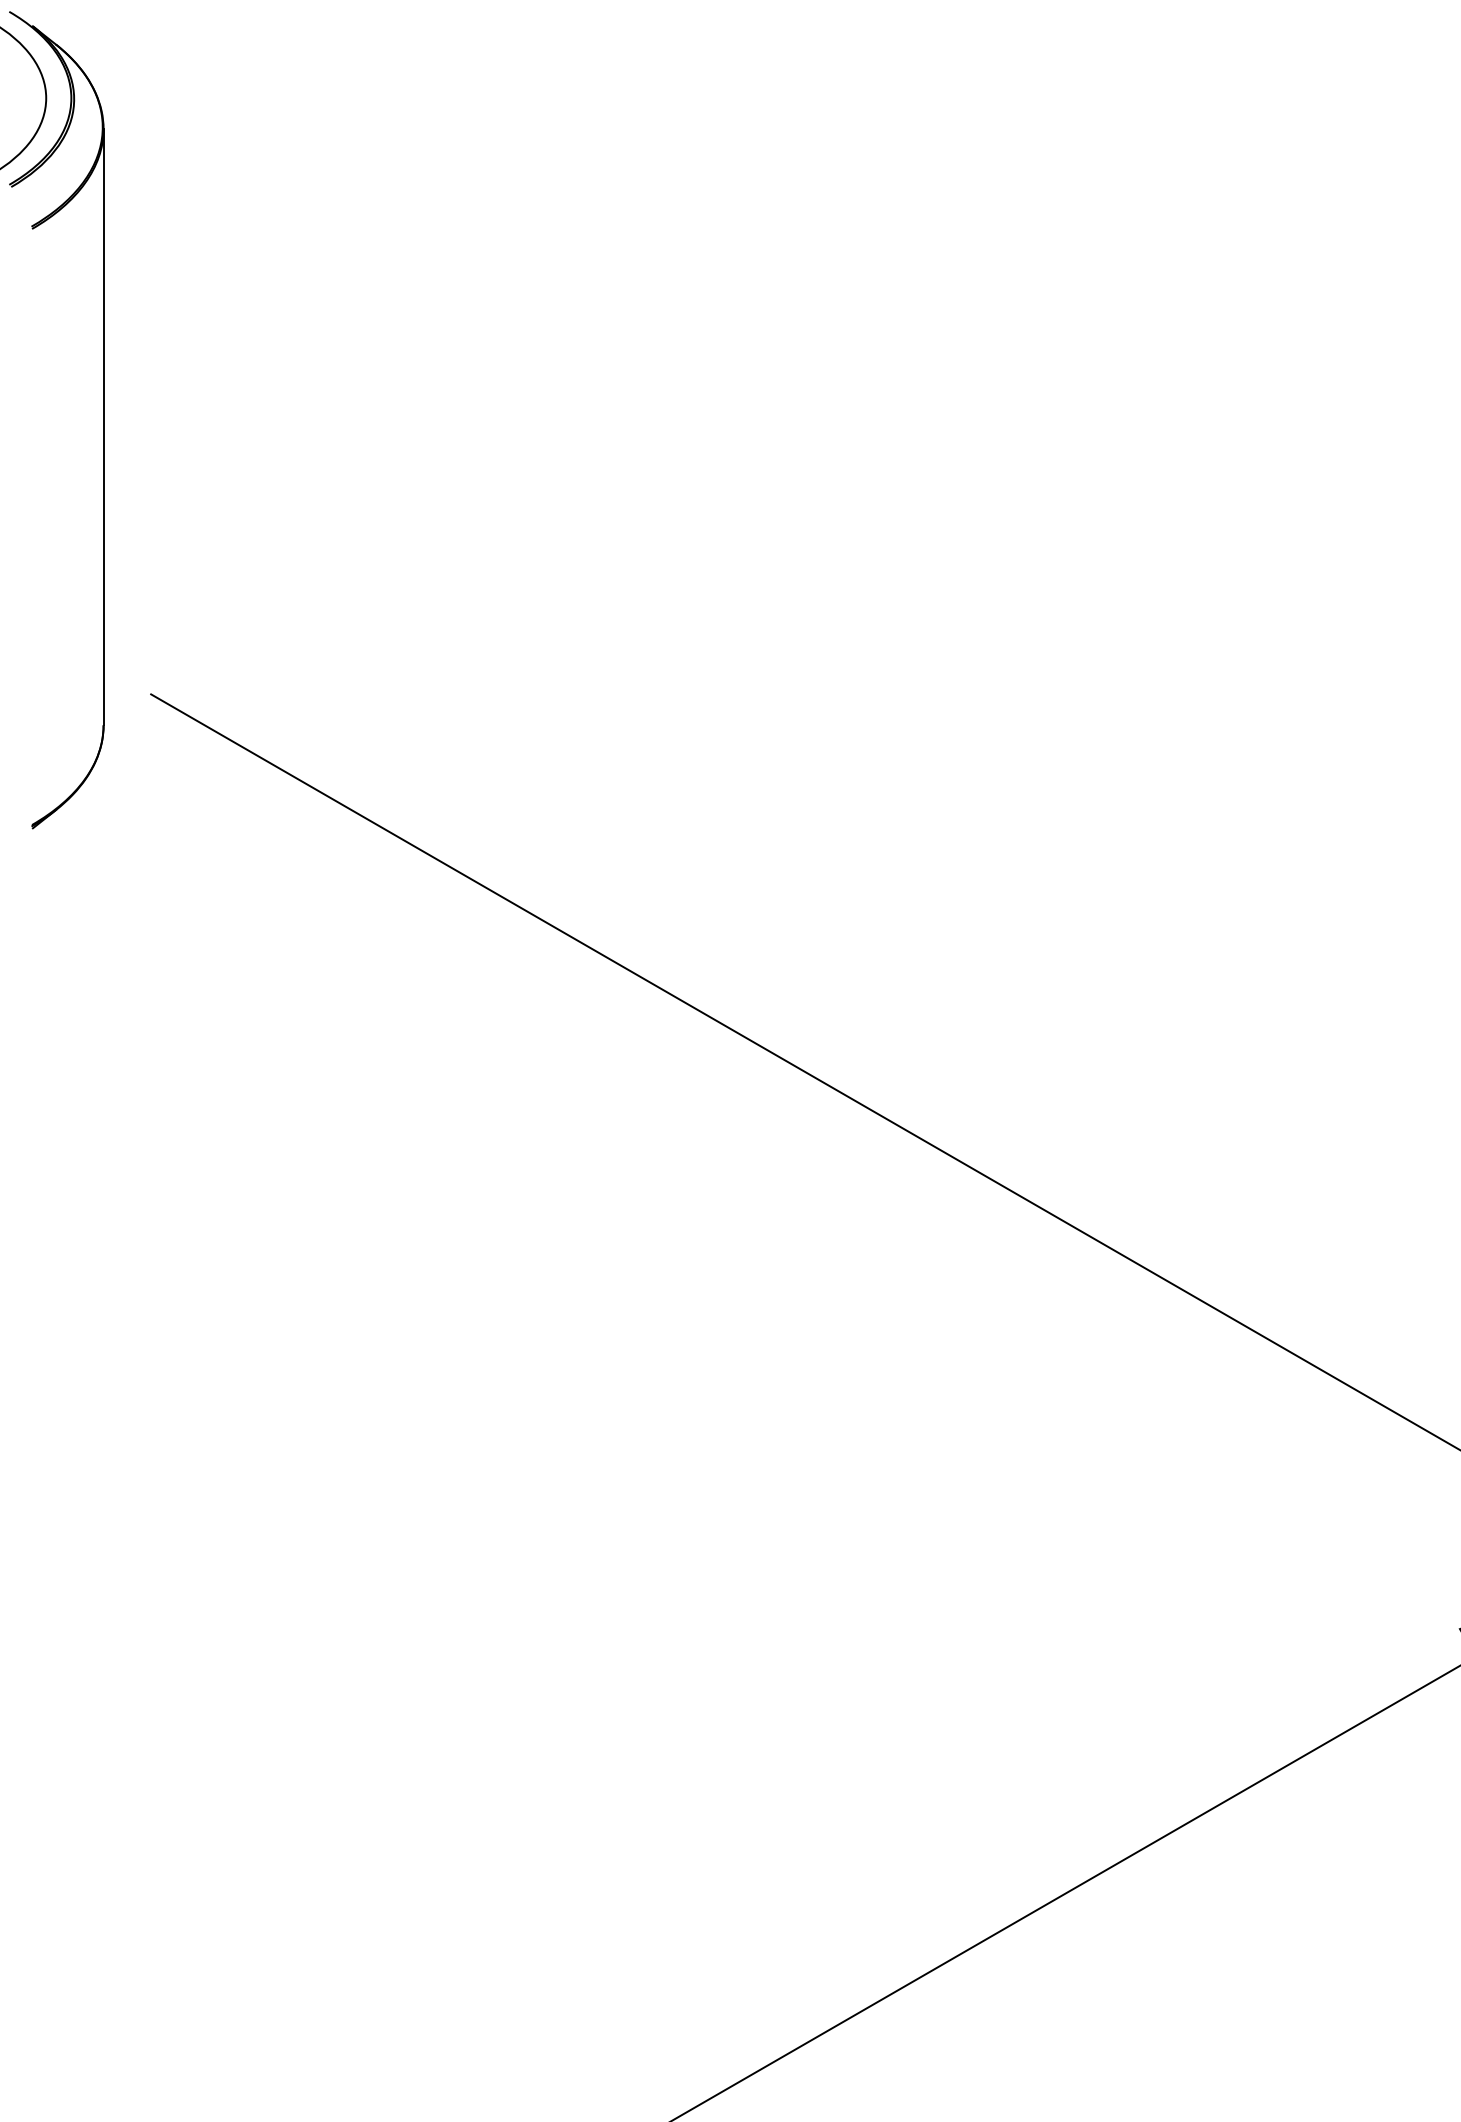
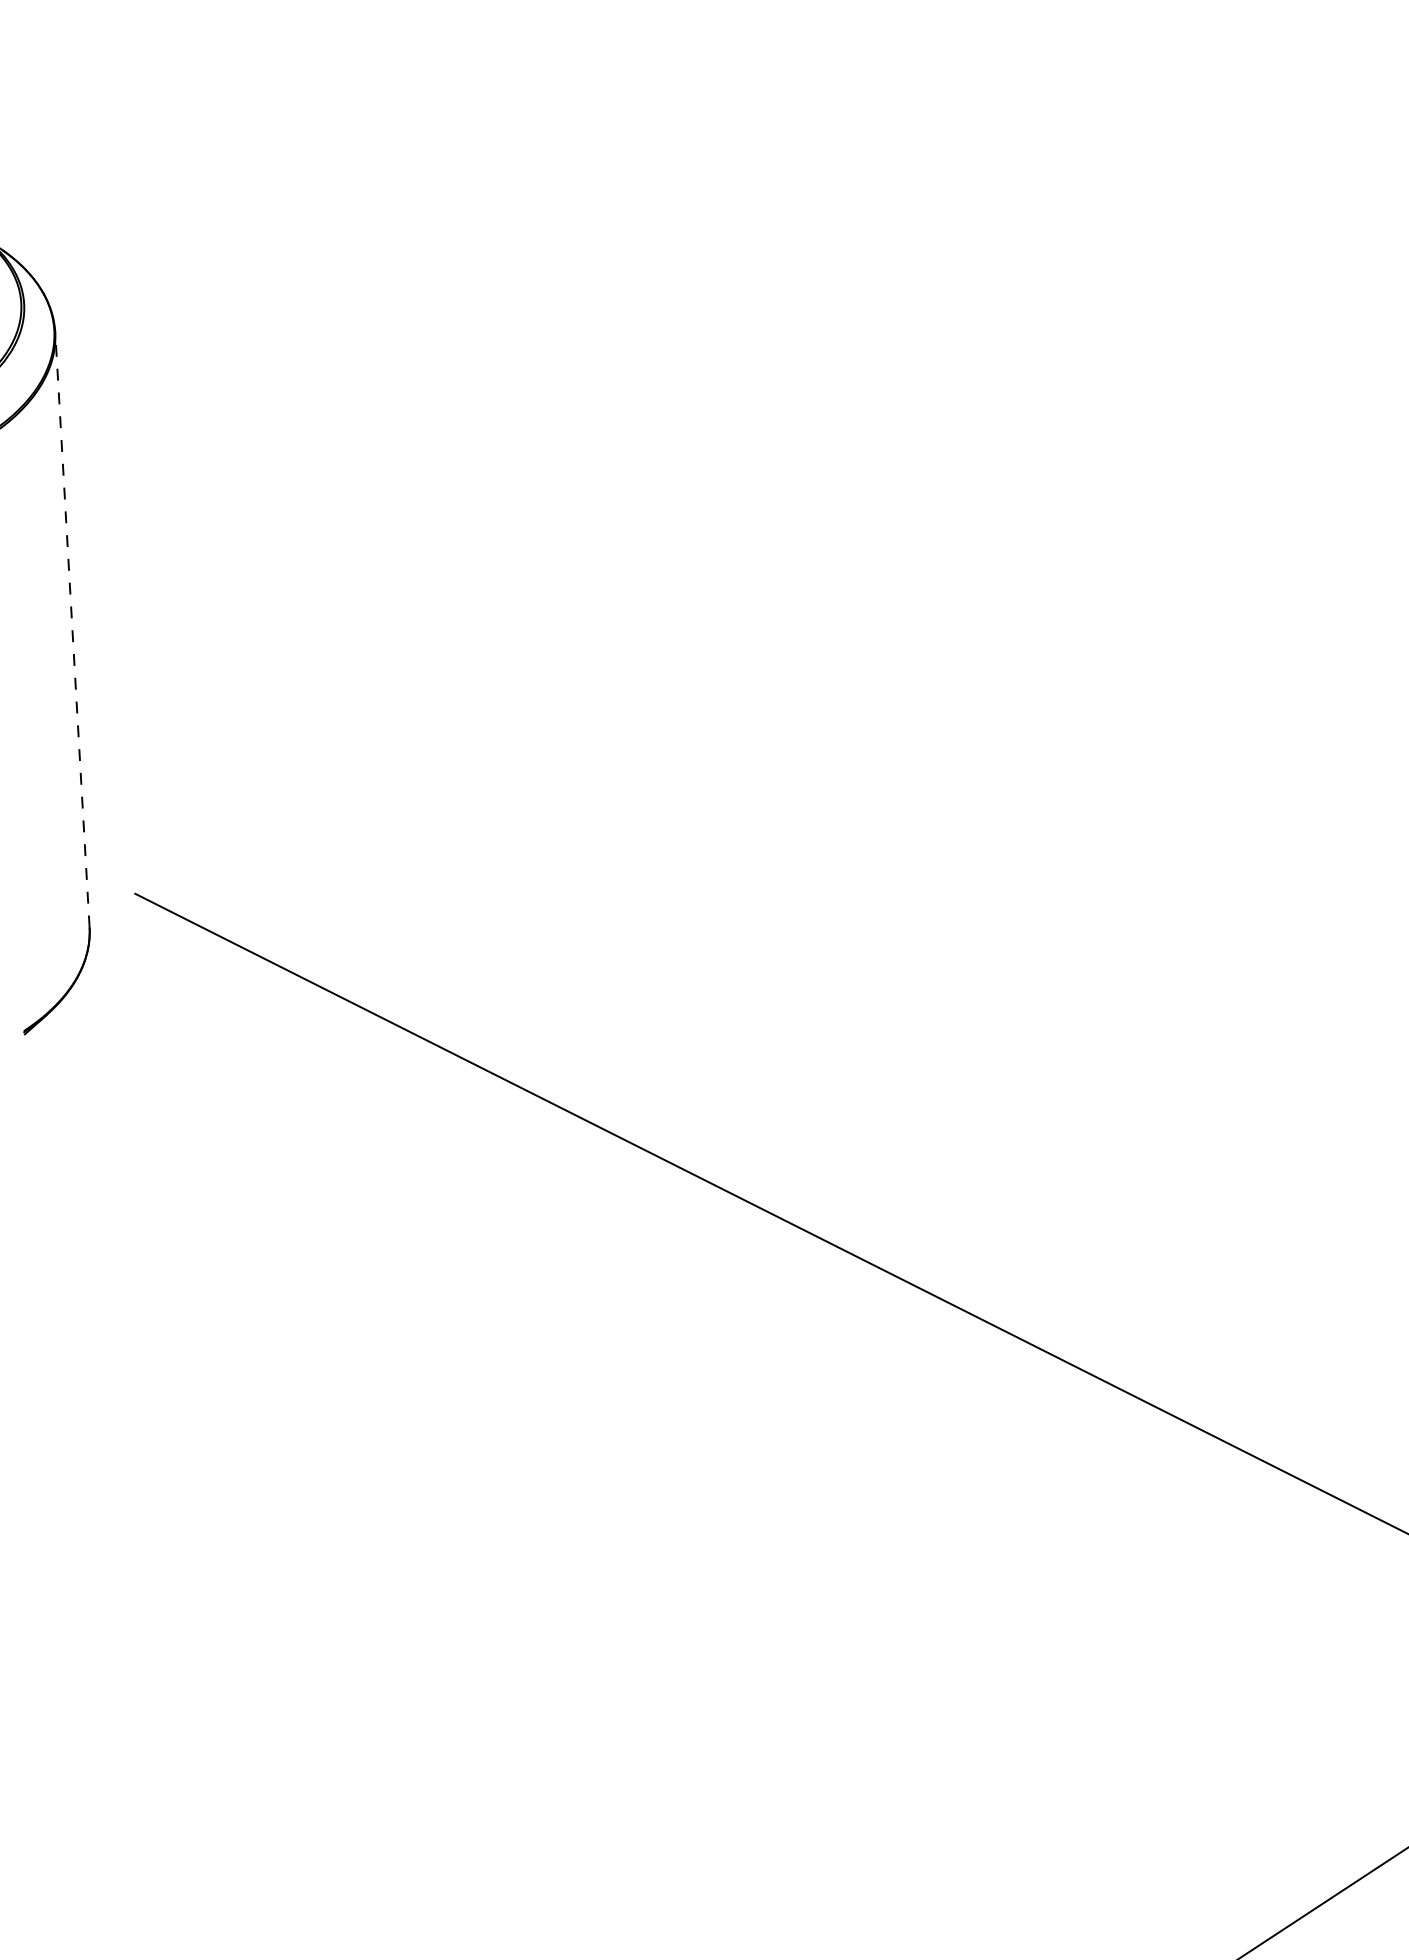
line: (103, 426) -> (72, 629), solid -> dashed

